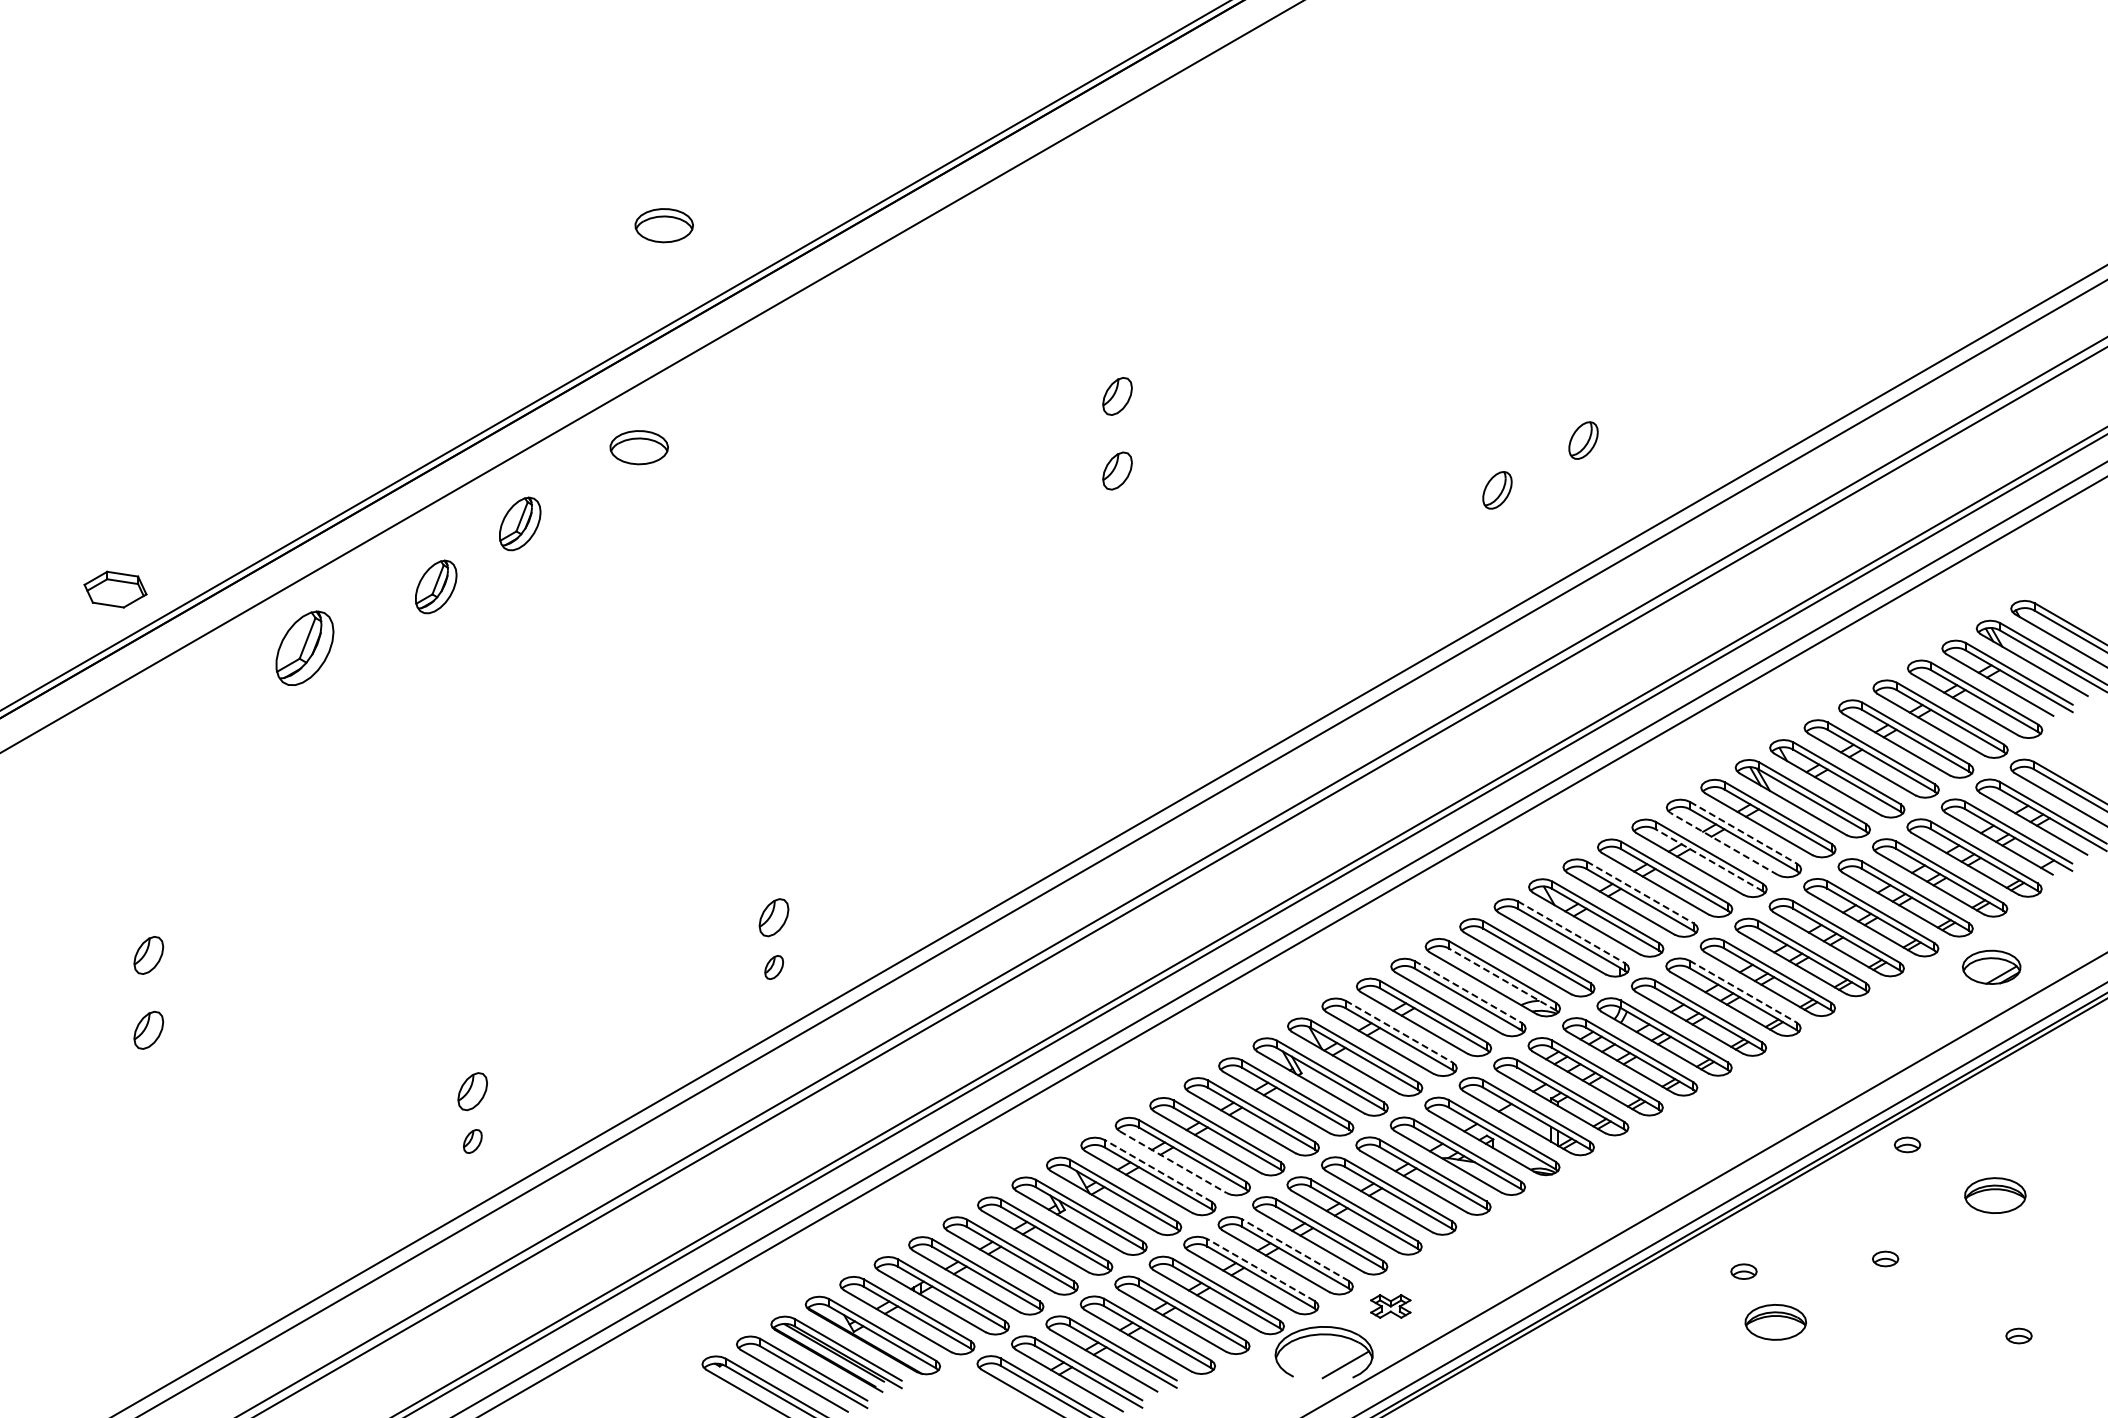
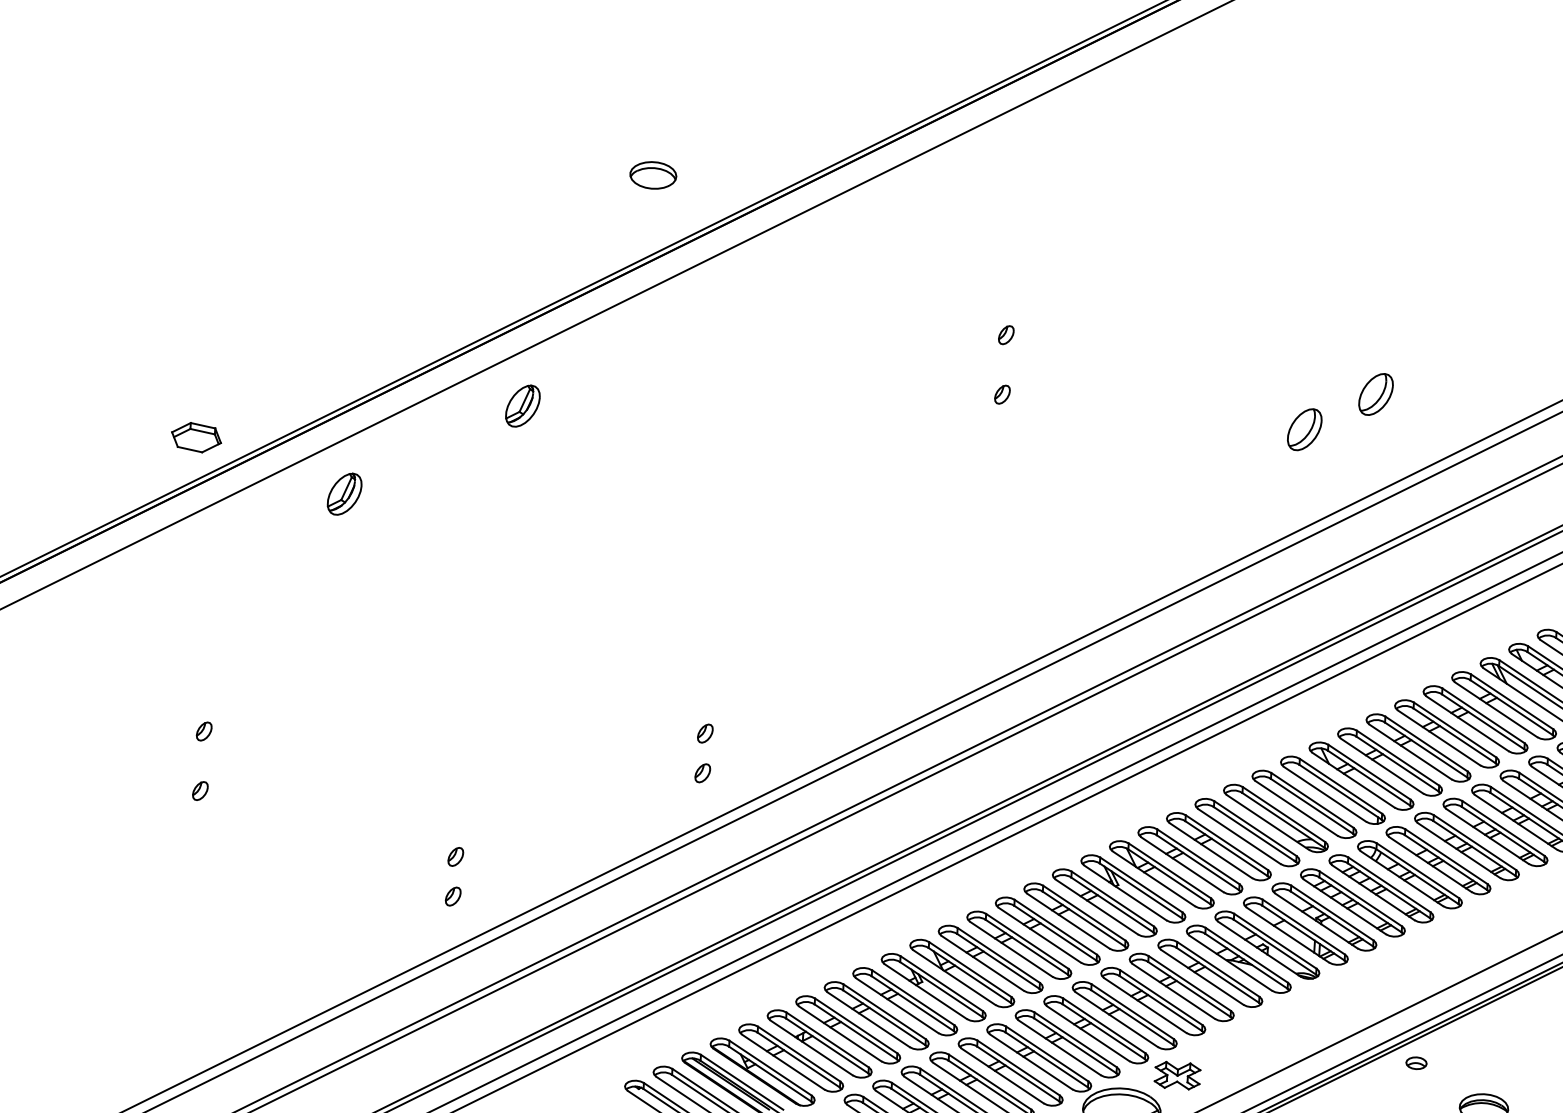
part: (1117, 396) -> (1006, 335), size x0.62
part: (1583, 440) -> (1376, 394), size x1.43
part: (638, 447) -> (621, 351), removed
part: (1117, 470) -> (1002, 394), size x0.62
part: (1497, 490) -> (1304, 429), size x1.43
part: (436, 586) -> (452, 451), removed
part: (304, 647) -> (344, 493), size x0.71
line: (1743, 832) -> (1483, 715), dashed -> solid
line: (1724, 844) -> (1467, 724), dashed -> solid
line: (1709, 860) -> (1454, 736), dashed -> solid
line: (1640, 892) -> (1398, 758), dashed -> solid
part: (774, 917) -> (705, 733), size x0.62
line: (1571, 932) -> (1341, 786), dashed -> solid
part: (148, 955) -> (203, 731), size x0.62
line: (1502, 979) -> (1283, 820), dashed -> solid
line: (1468, 991) -> (1255, 828), dashed -> solid
line: (1743, 991) -> (1475, 842), dashed -> solid
part: (148, 1029) -> (200, 790), size x0.62
line: (1399, 1031) -> (1198, 856), dashed -> solid
part: (472, 1091) -> (455, 856), size x0.62
line: (1173, 1162) -> (1011, 949), dashed -> solid
line: (1158, 1170) -> (999, 955), dashed -> solid
line: (1295, 1250) -> (1104, 1026), dashed -> solid
line: (1260, 1269) -> (1075, 1039), dashed -> solid
part: (1743, 1271) -> (1416, 1063), moved
part: (1390, 1306) -> (1177, 1075), size x1.43

